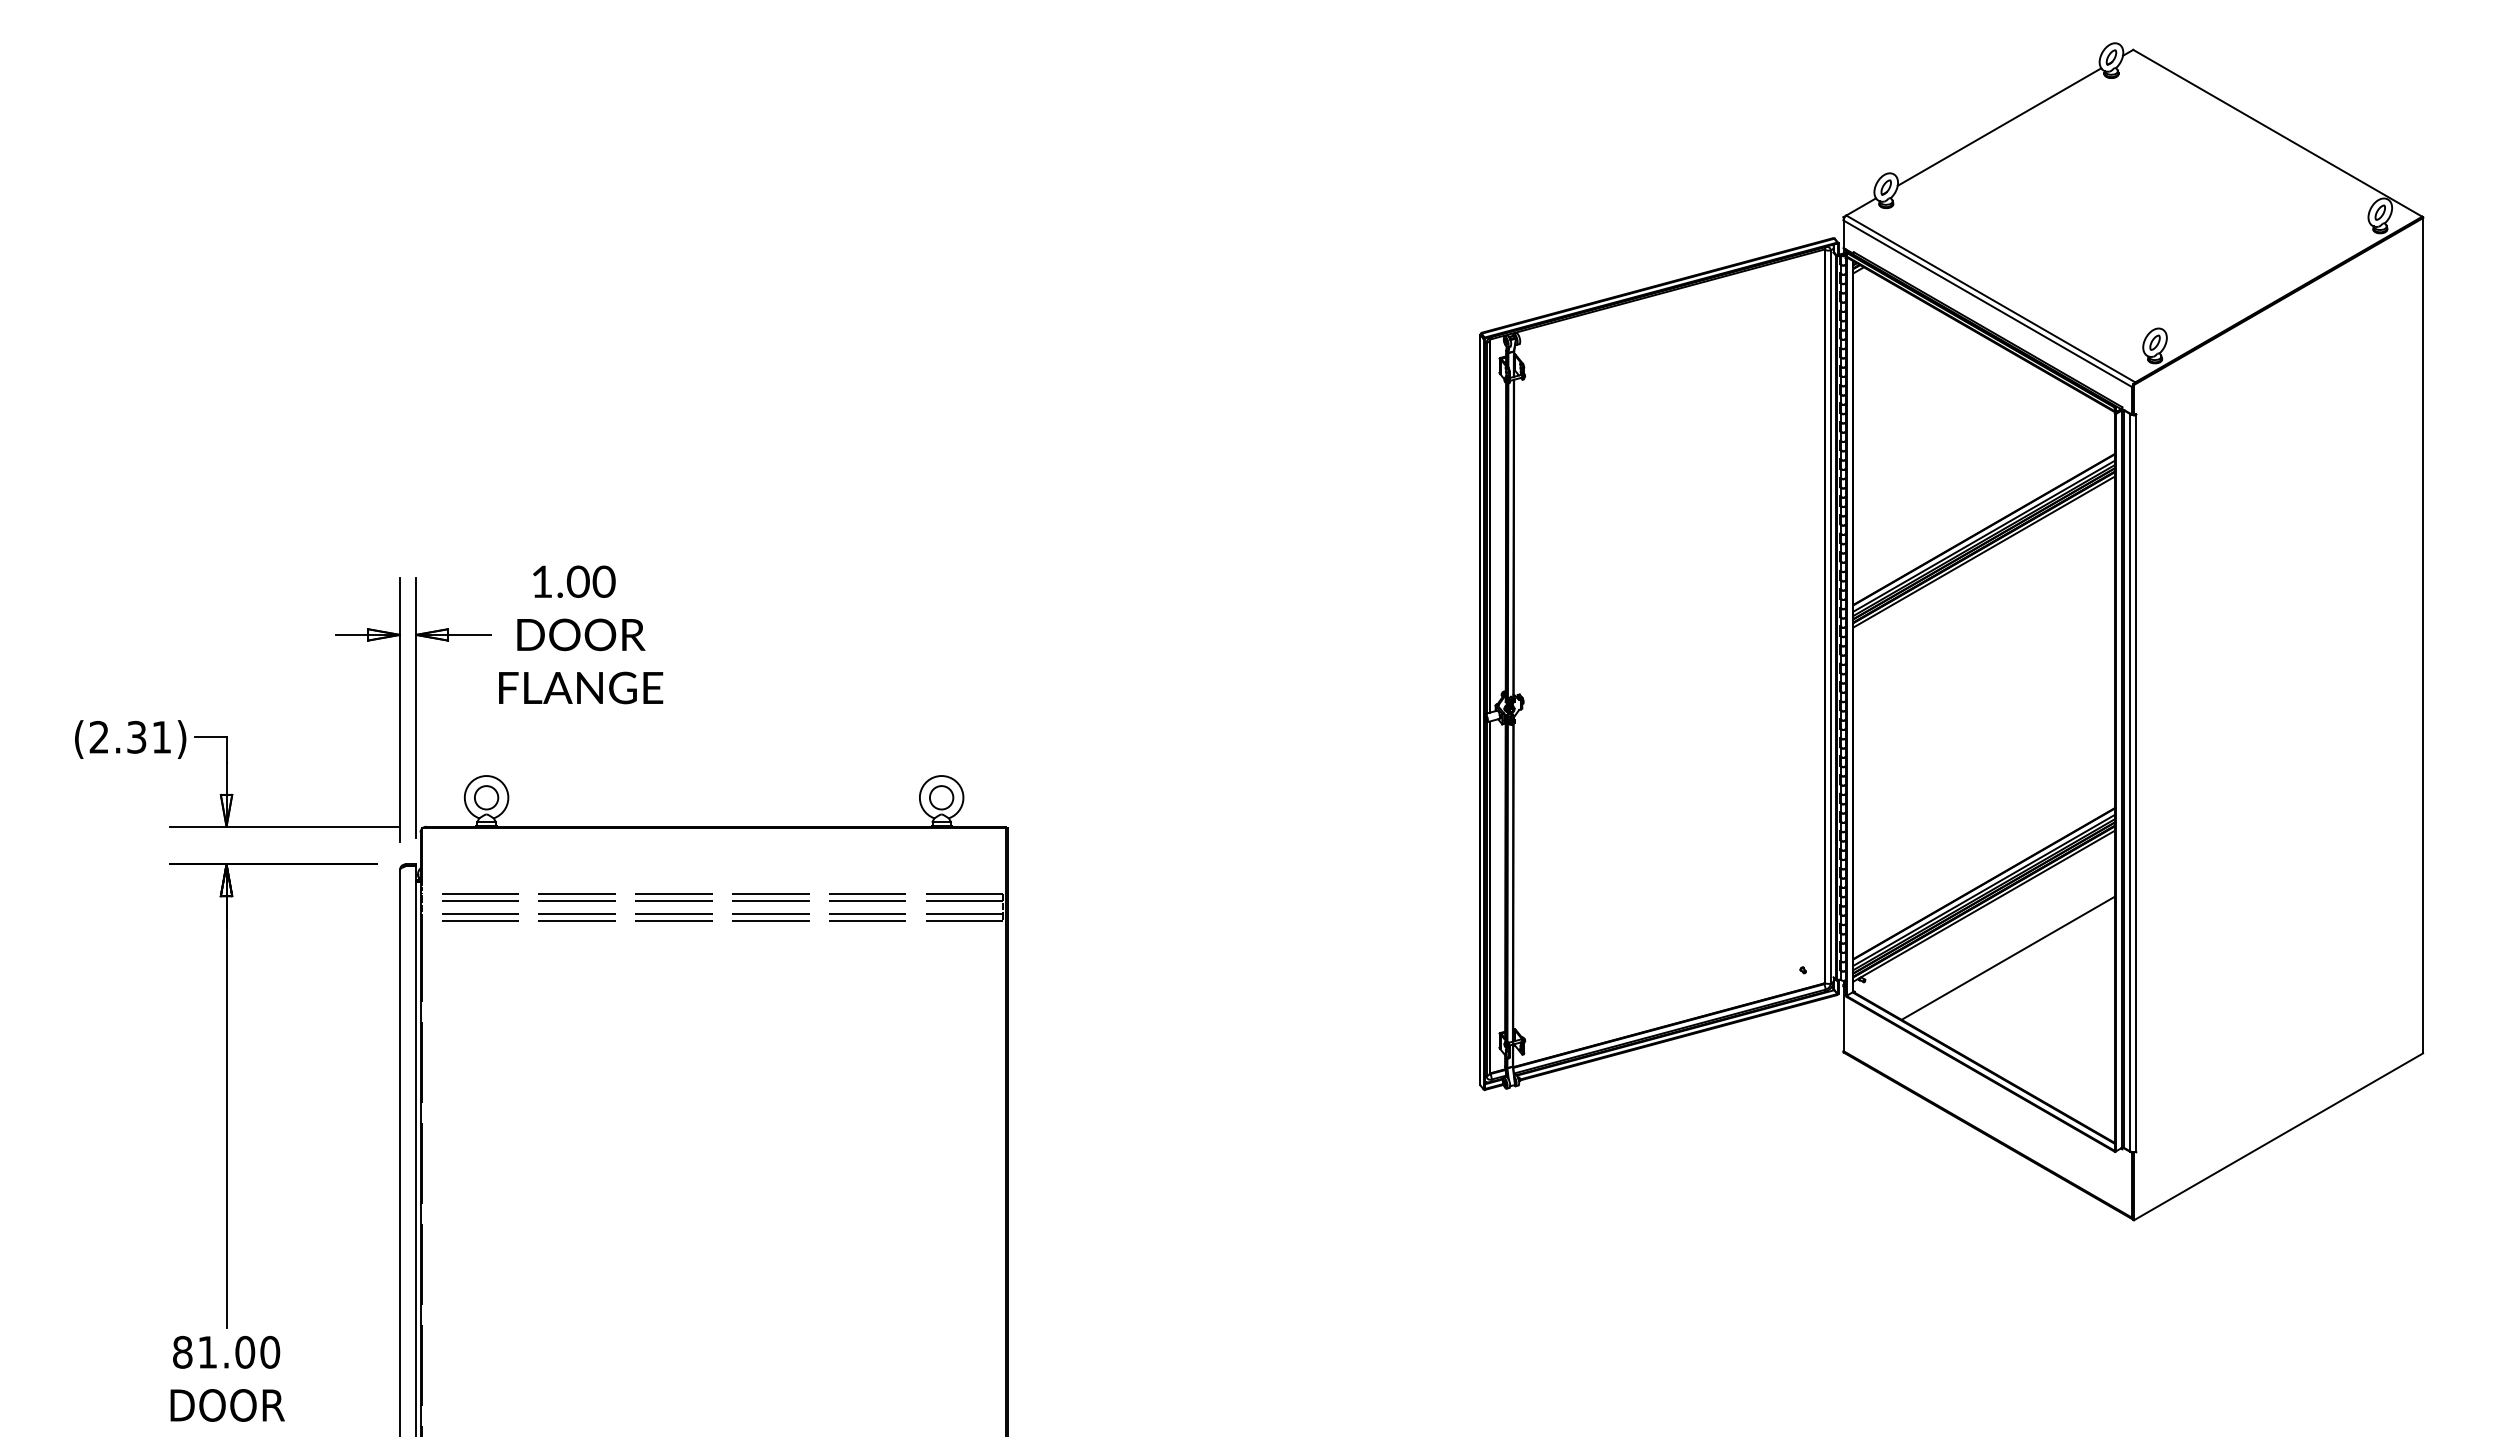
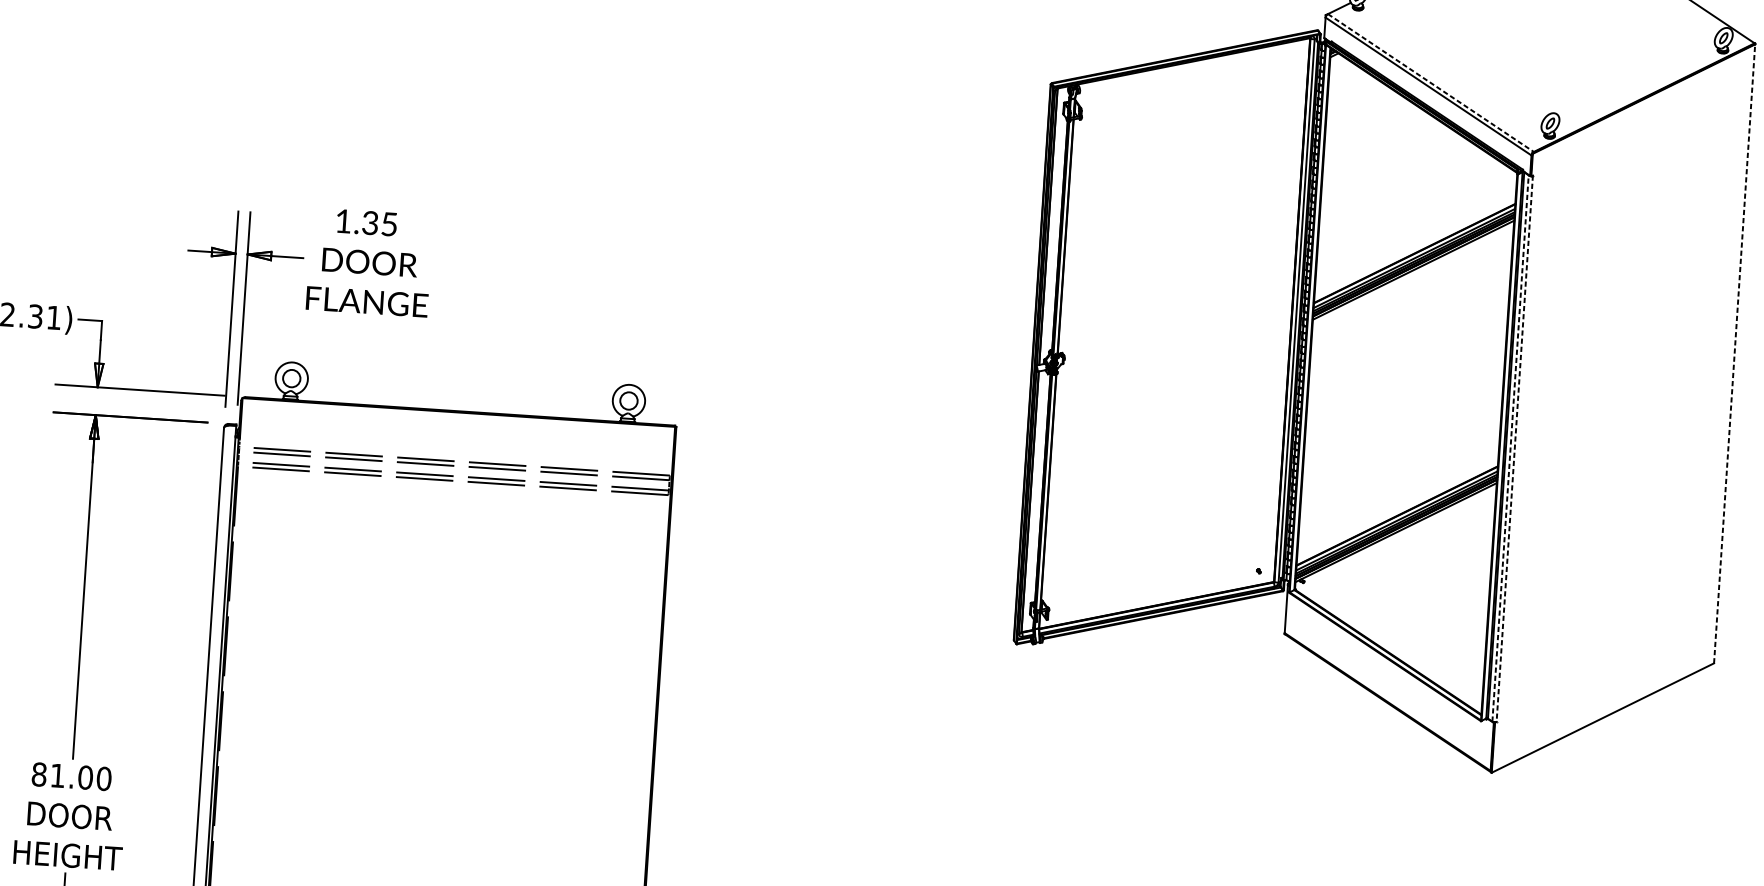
line: (1990, 298) -> (1430, 82), solid -> dashed
text: (590, 581) -> (379, 223), 1.00 -> 1.35
line: (2423, 635) -> (1734, 353), solid -> dashed
line: (2130, 782) -> (1510, 448), solid -> dashed
line: (2136, 782) -> (1515, 448), solid -> dashed
line: (2008, 957) -> (1411, 571), removed

